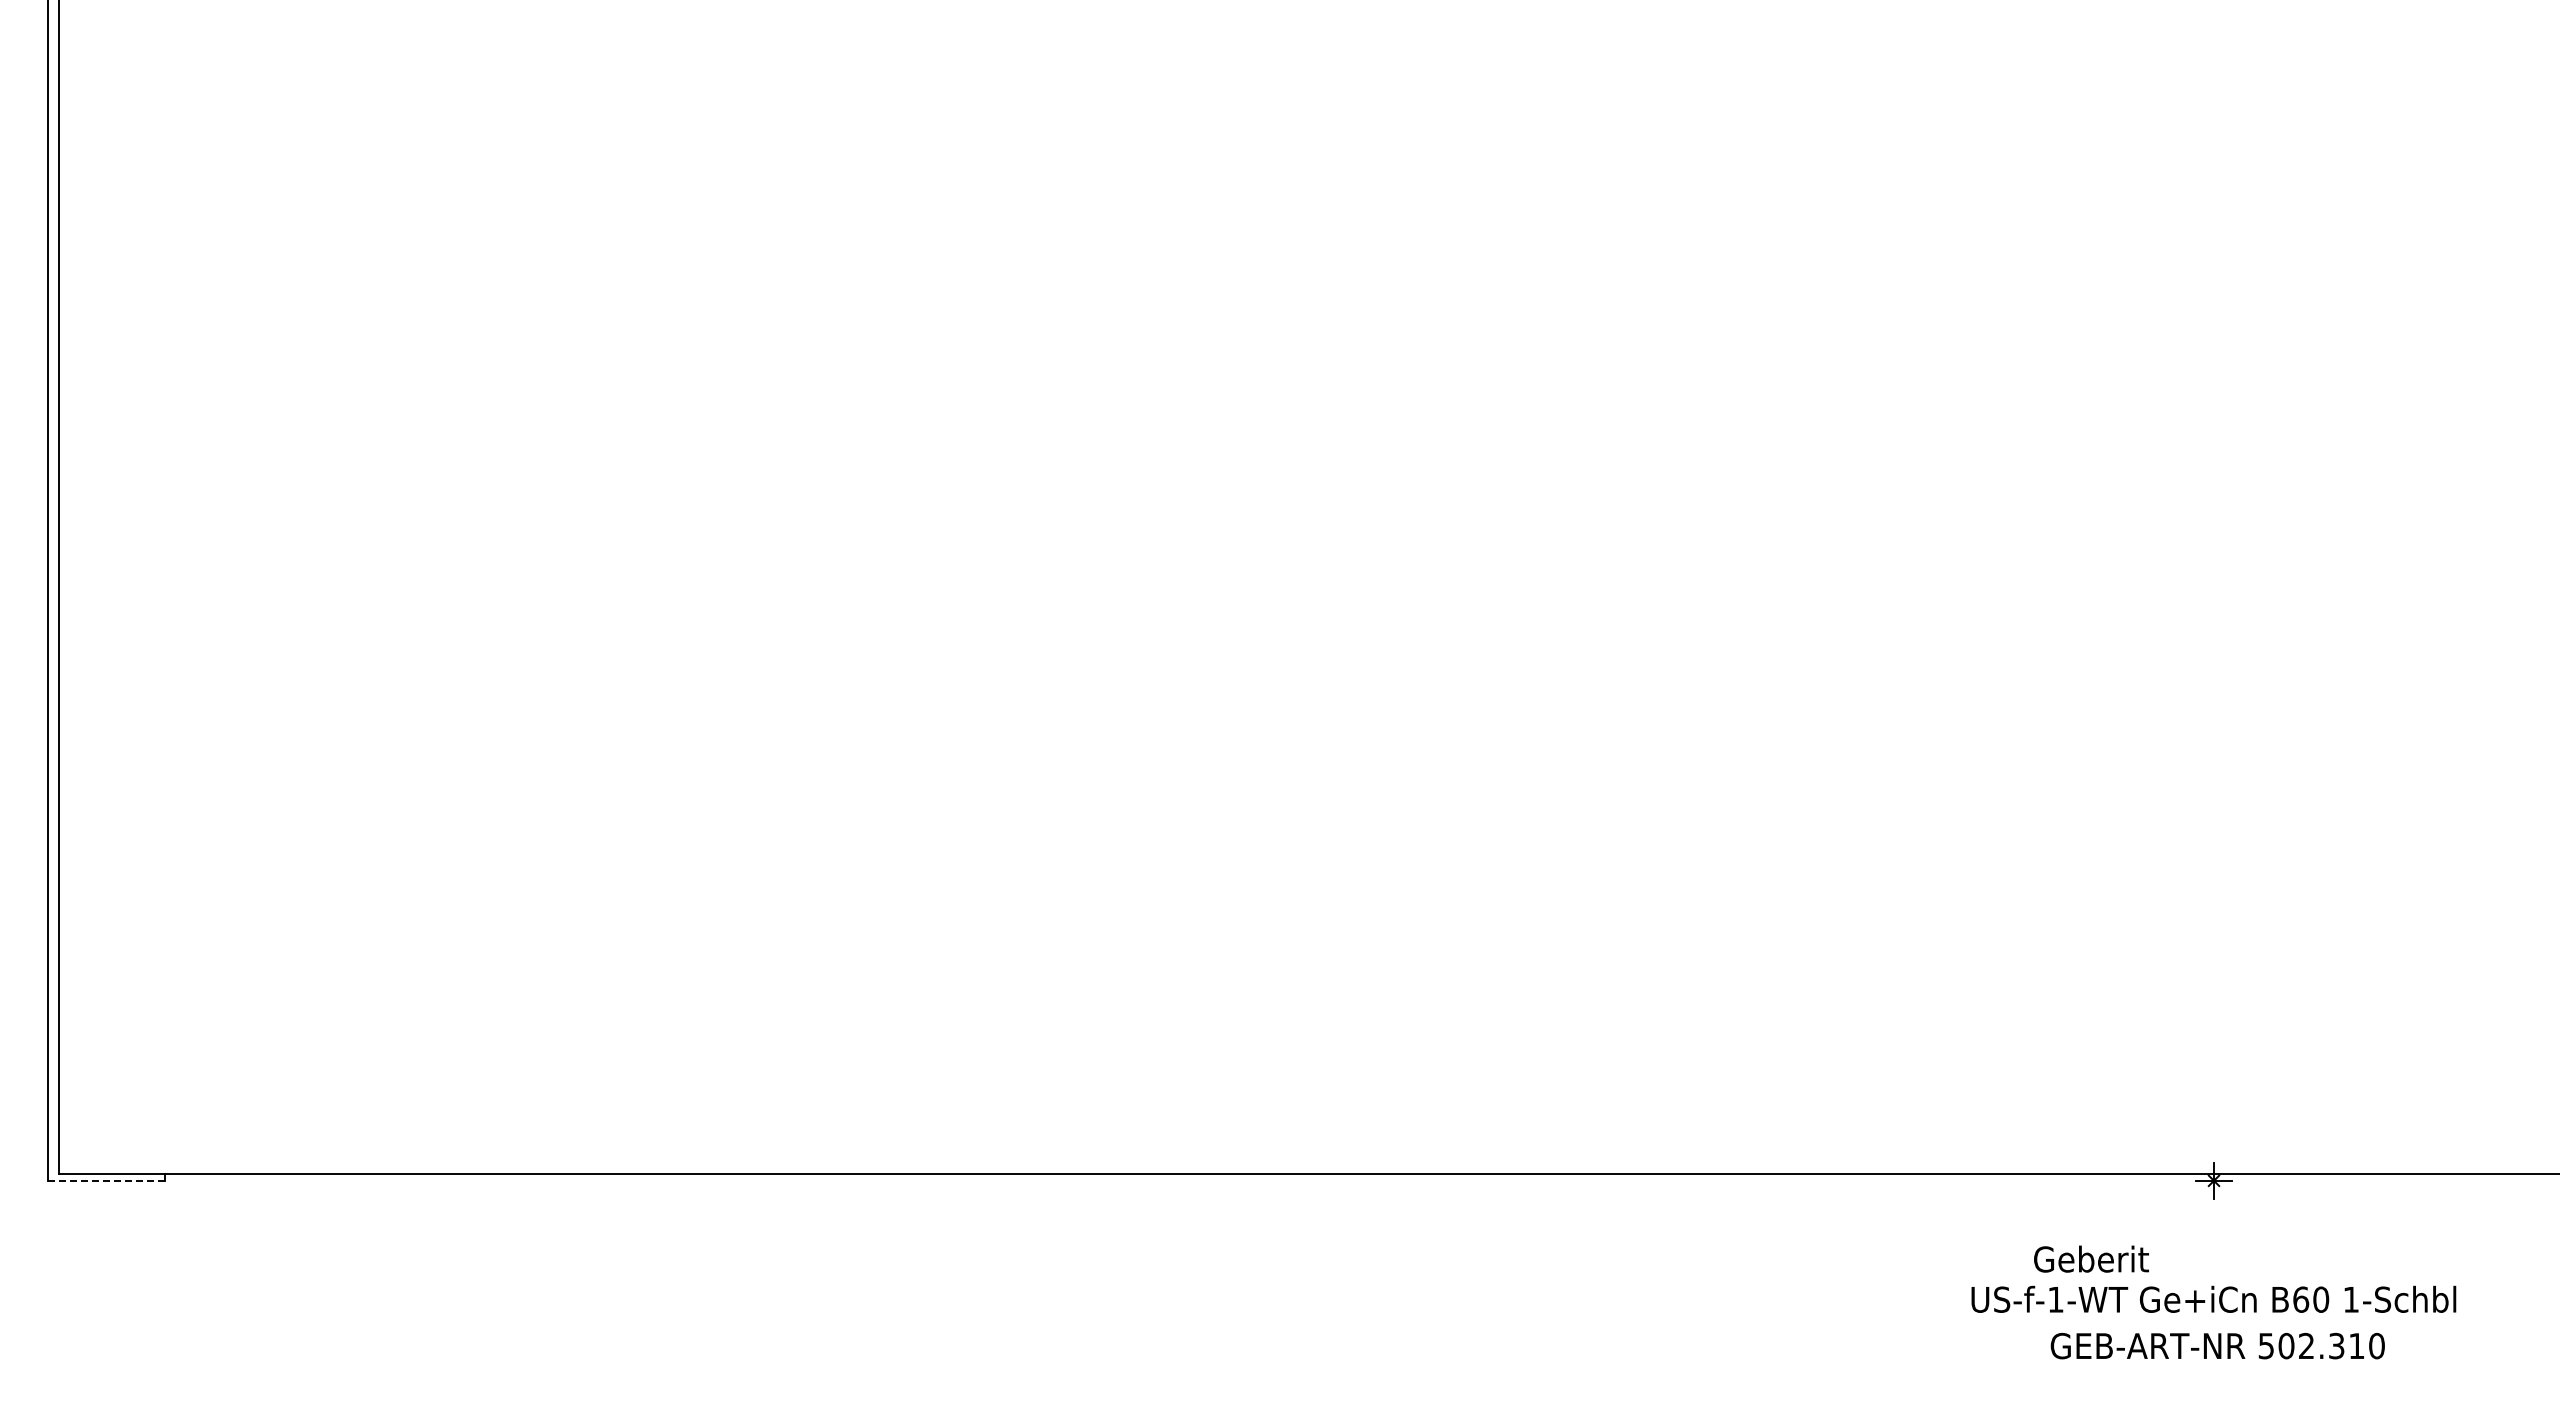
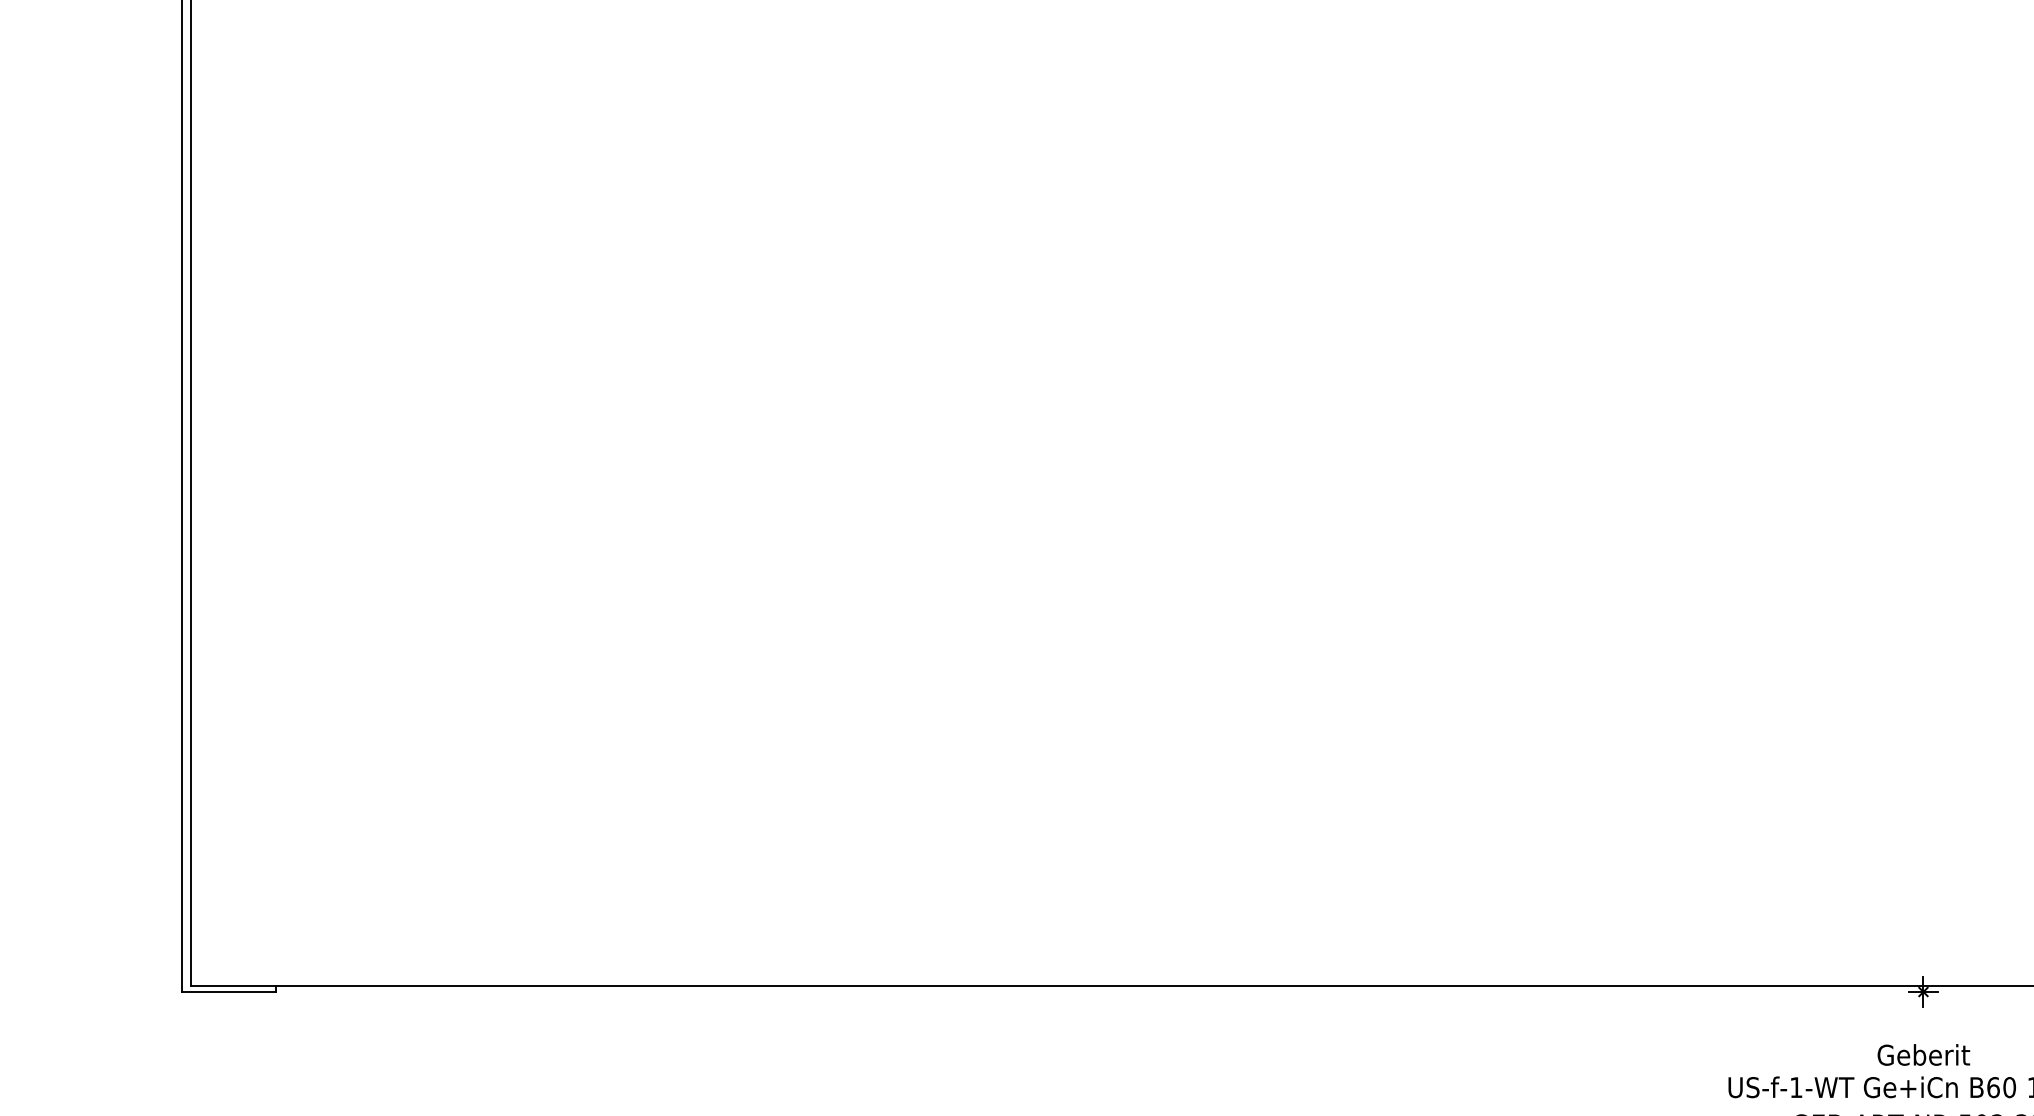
line: (106, 1180) -> (228, 991), dashed -> solid
text: (2091, 1258) -> (1923, 1054), moved

